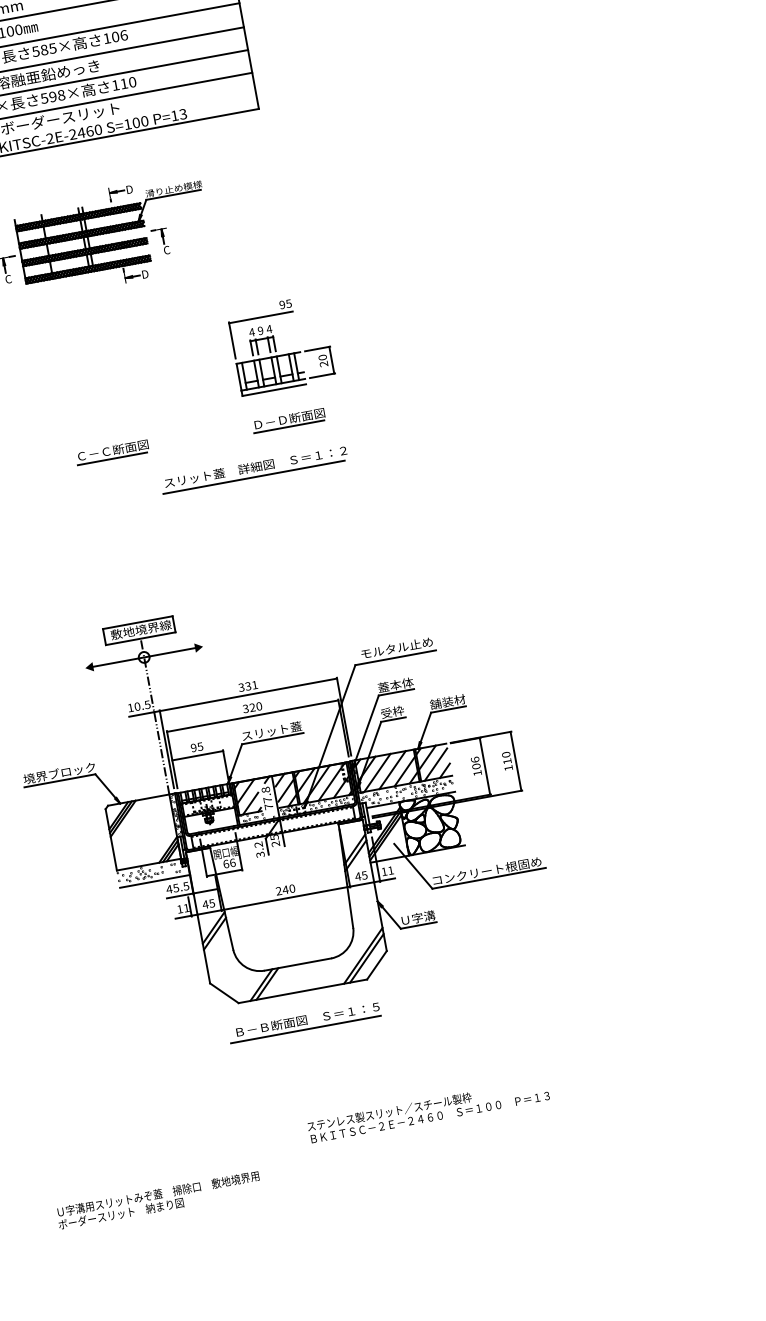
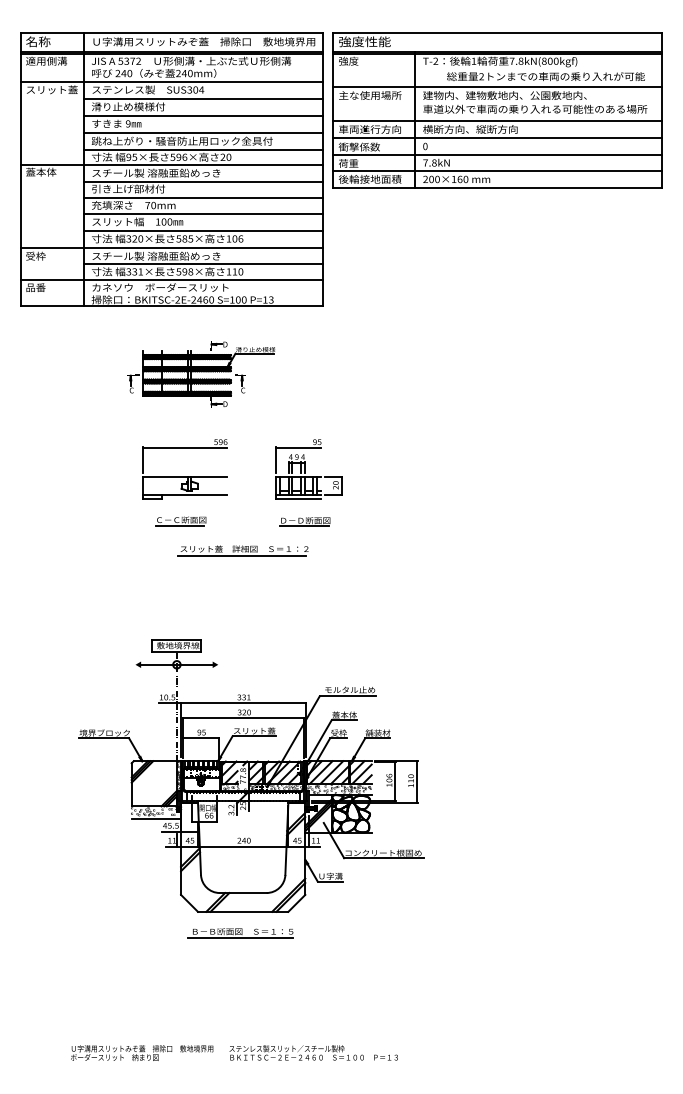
part: (105, 387) -> (184, 476), added
part: (253, 469) -> (242, 550), moved
text: (428, 1110) -> (313, 1052), moved
text: (159, 1200) -> (142, 1053), moved

